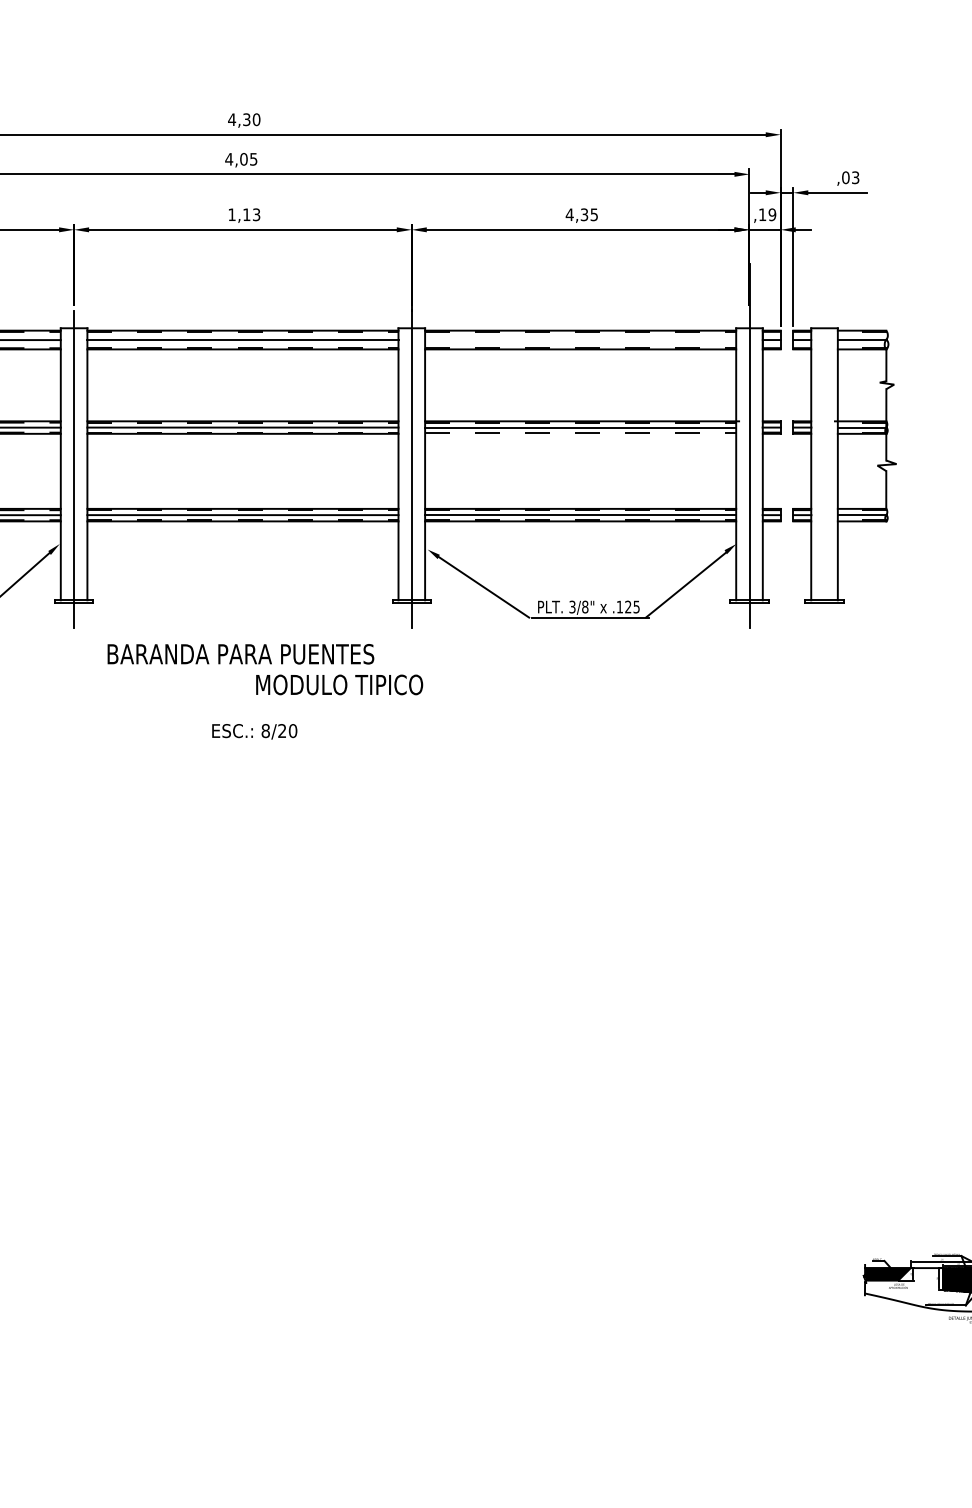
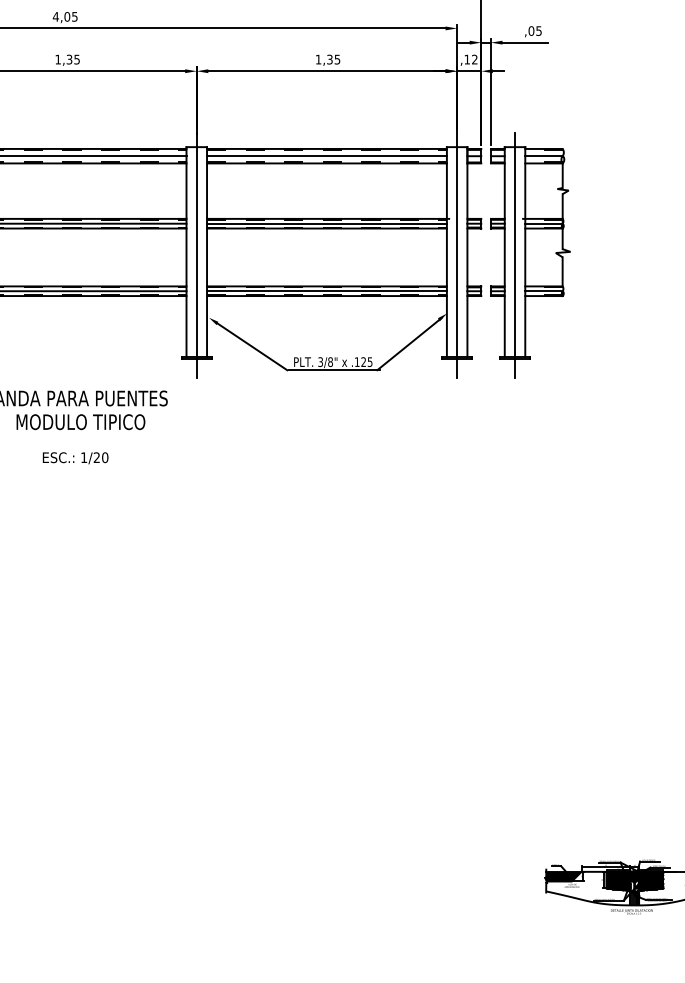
text: (855, 177) -> (538, 30), ,03 -> ,05
text: (251, 214) -> (73, 59), 1,13 -> 1,35
text: (569, 214) -> (318, 59), 4,35 -> 1,35
text: (772, 214) -> (474, 59), ,19 -> ,12
line: (580, 340) -> (326, 156), added
line: (580, 433) -> (326, 228), added
line: (824, 468) -> (514, 255), added
text: (339, 684) -> (80, 421), moved
text: (265, 731) -> (83, 458), 8/20 -> 1/20

